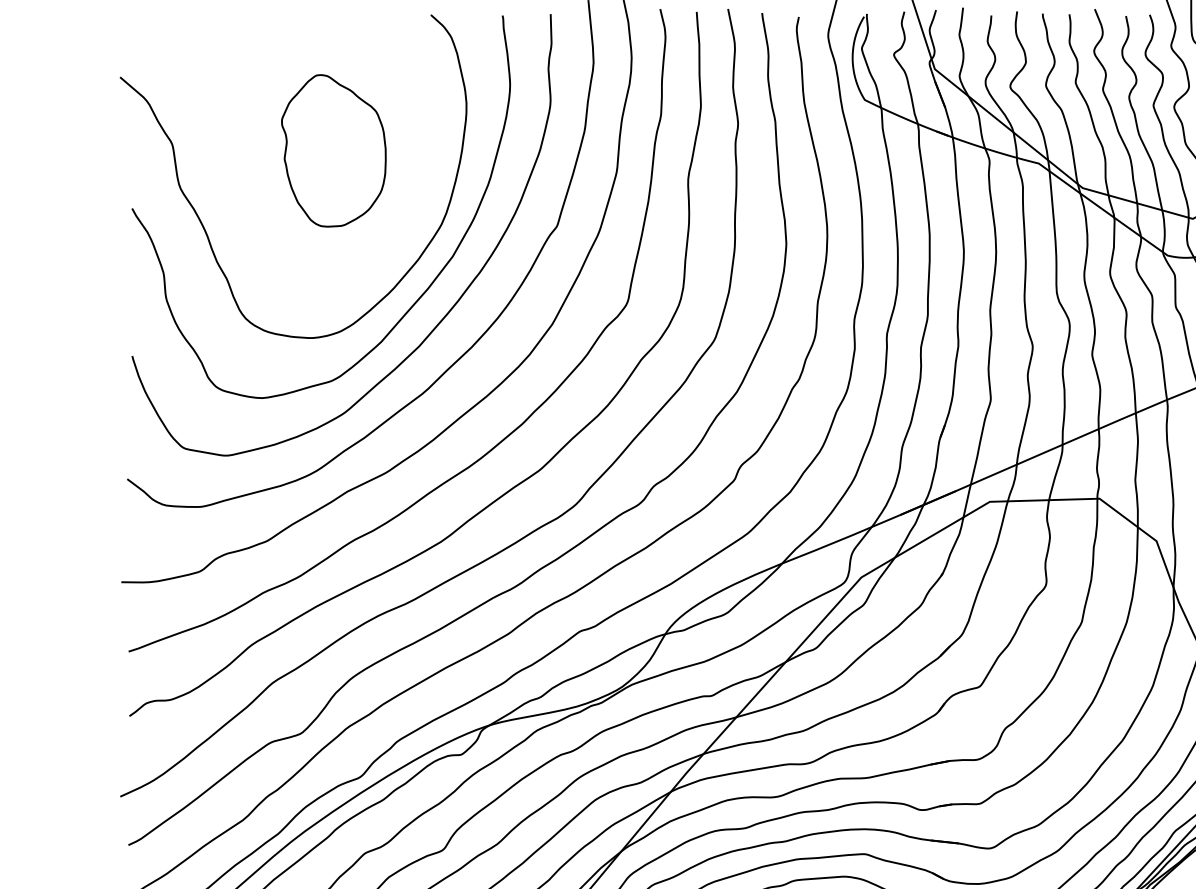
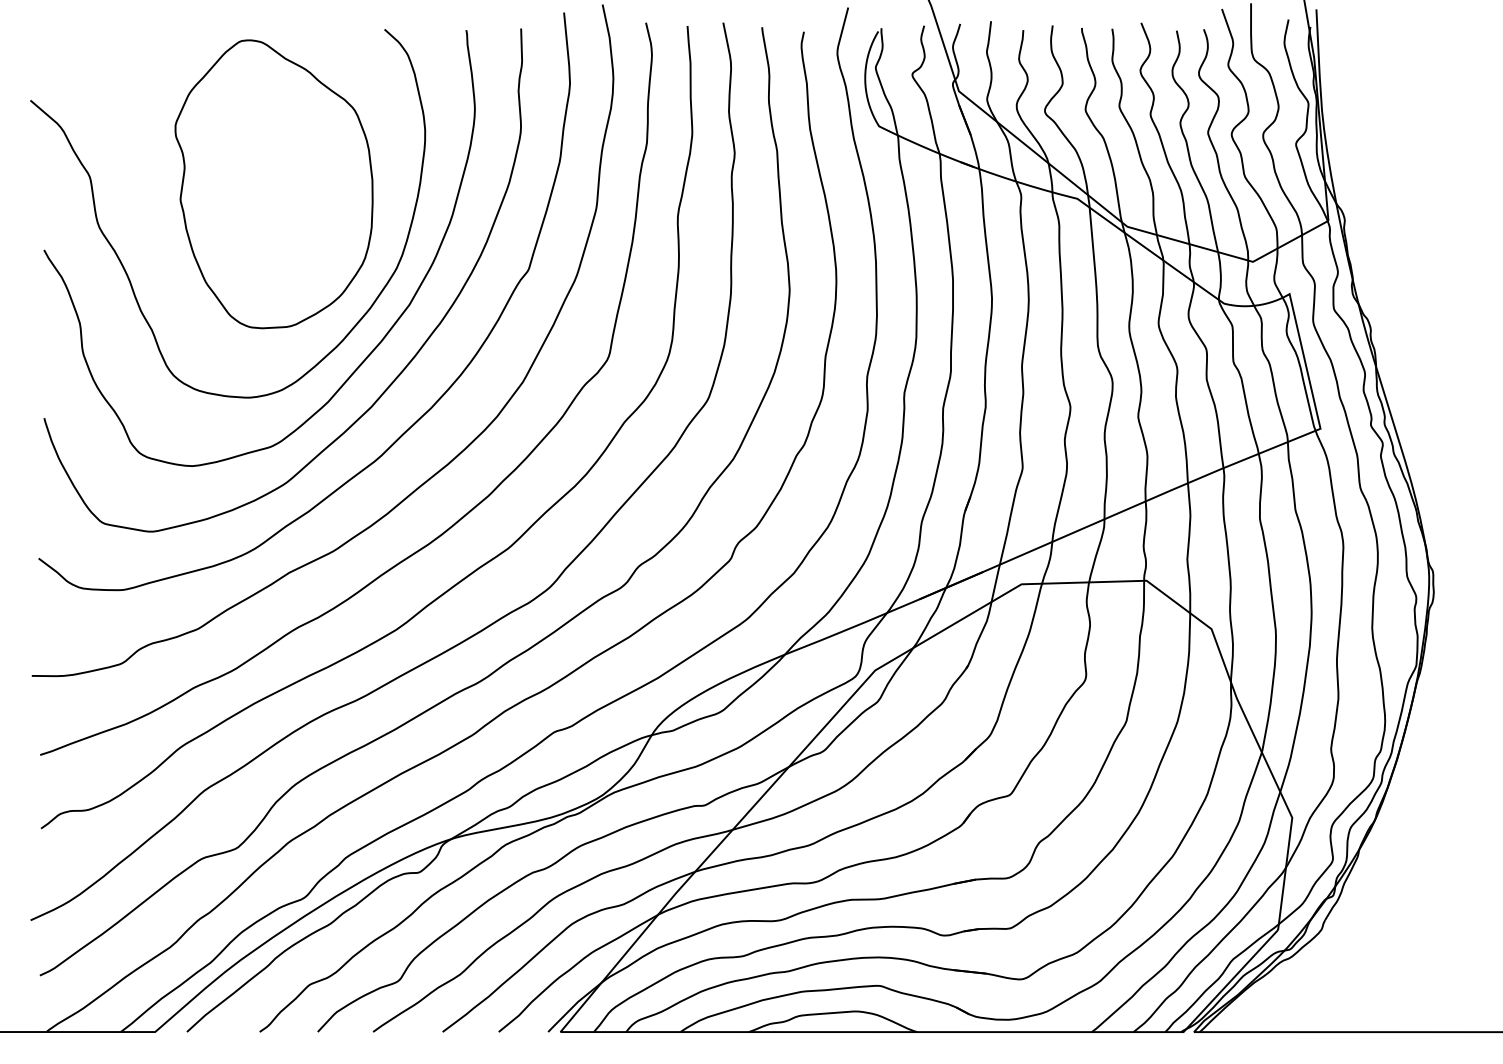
part: (333, 151) -> (273, 184), size x1.67

